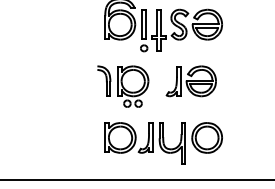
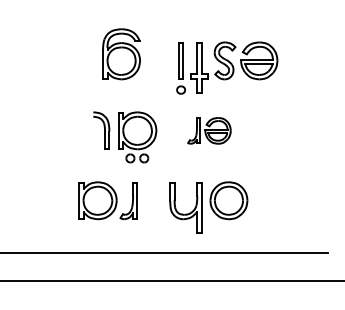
part: (181, 30) -> (227, 67), moved
part: (191, 81) -> (209, 130), size x0.7
part: (128, 137) -> (107, 200), moved

